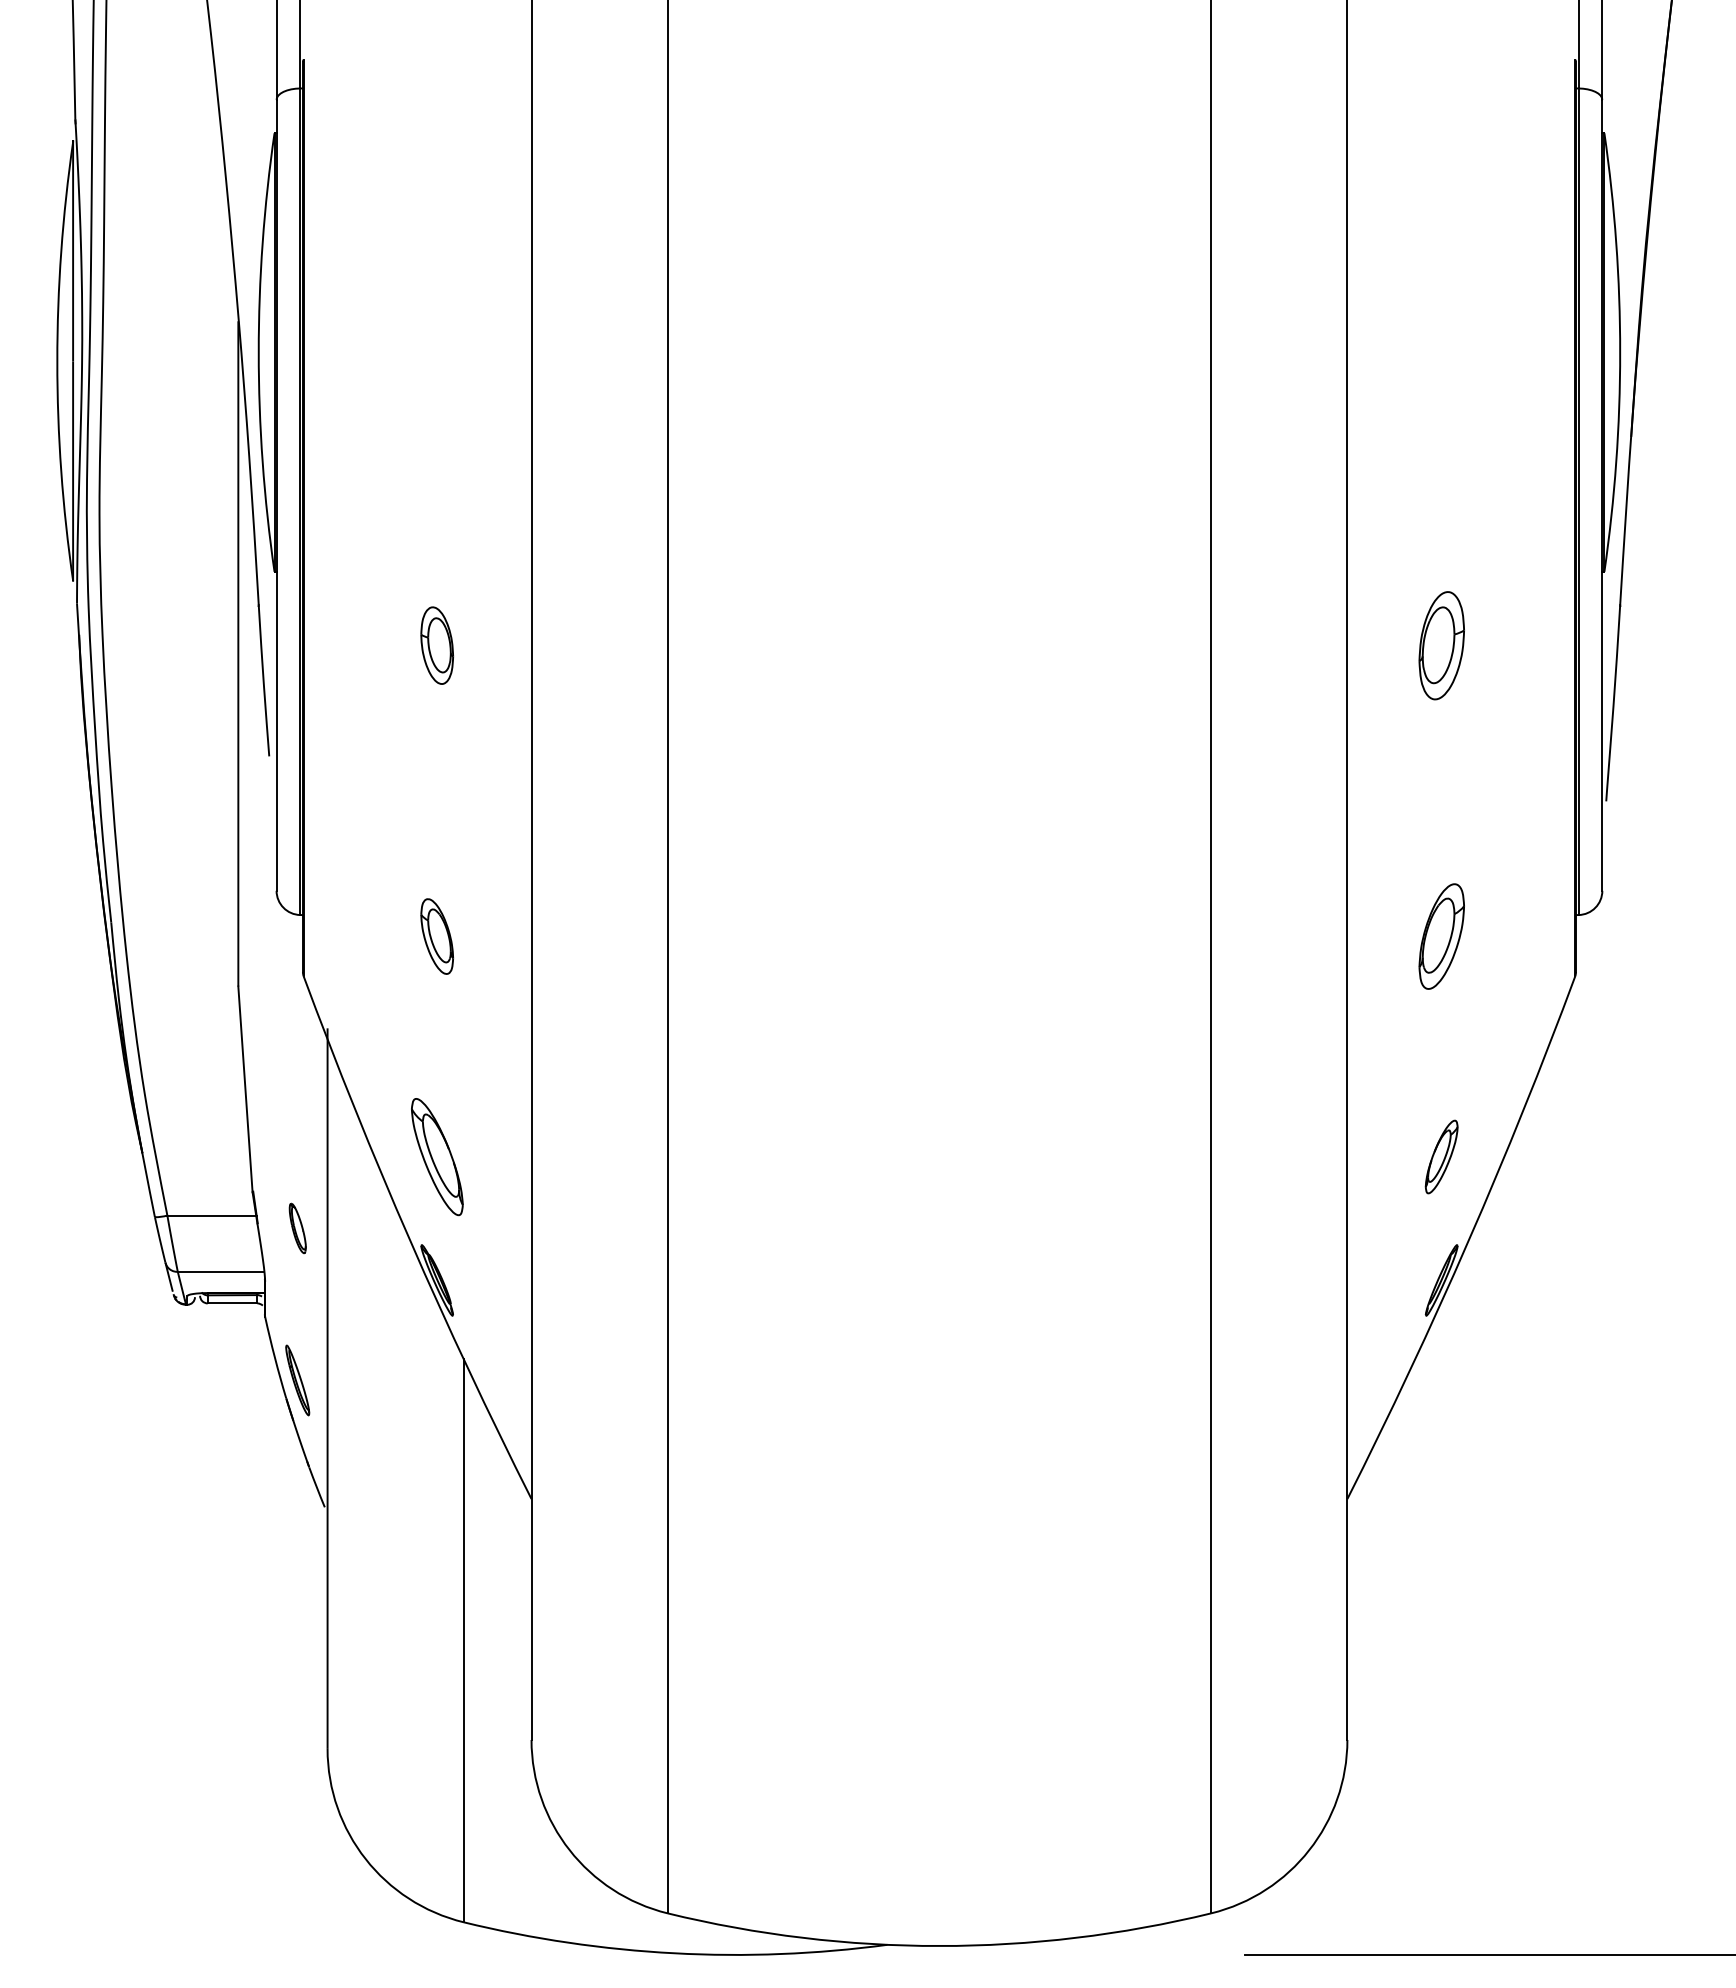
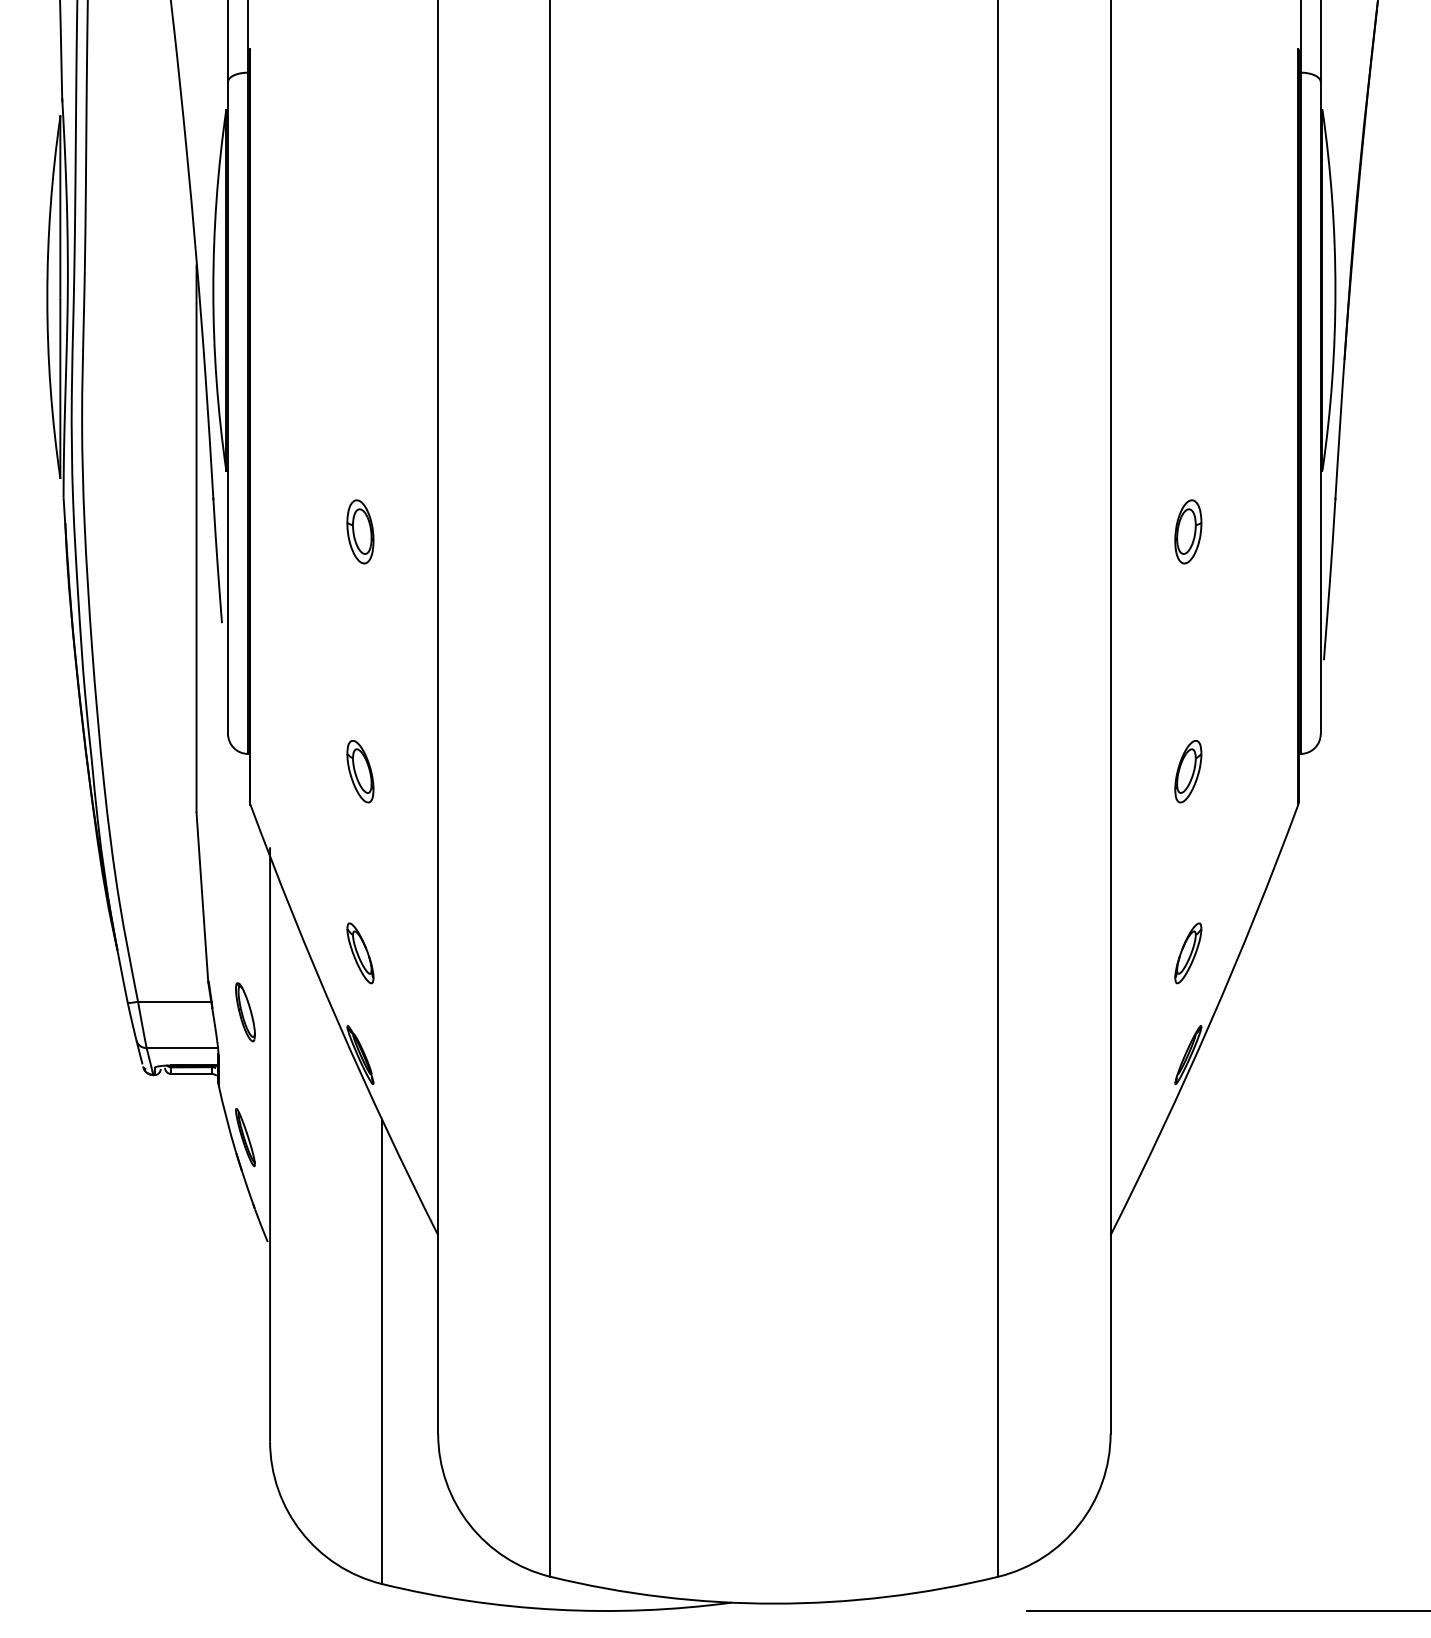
part: (1441, 645) -> (1188, 531), size x0.71
part: (1441, 936) -> (1188, 771), size x0.71
part: (436, 1156) -> (359, 952), size x0.62
part: (297, 1228) -> (245, 1012), size x1.43

